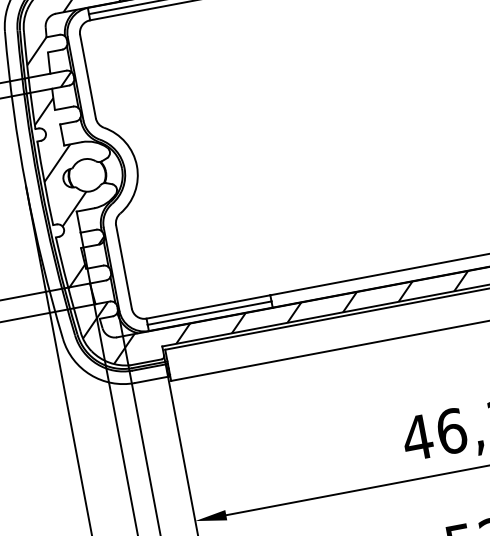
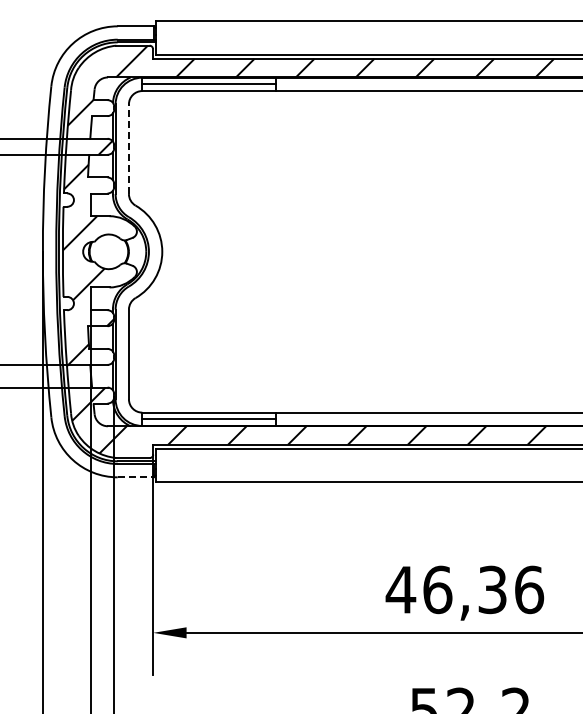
line: (87, 76) -> (128, 149), solid -> dashed
line: (152, 379) -> (136, 477), solid -> dashed

